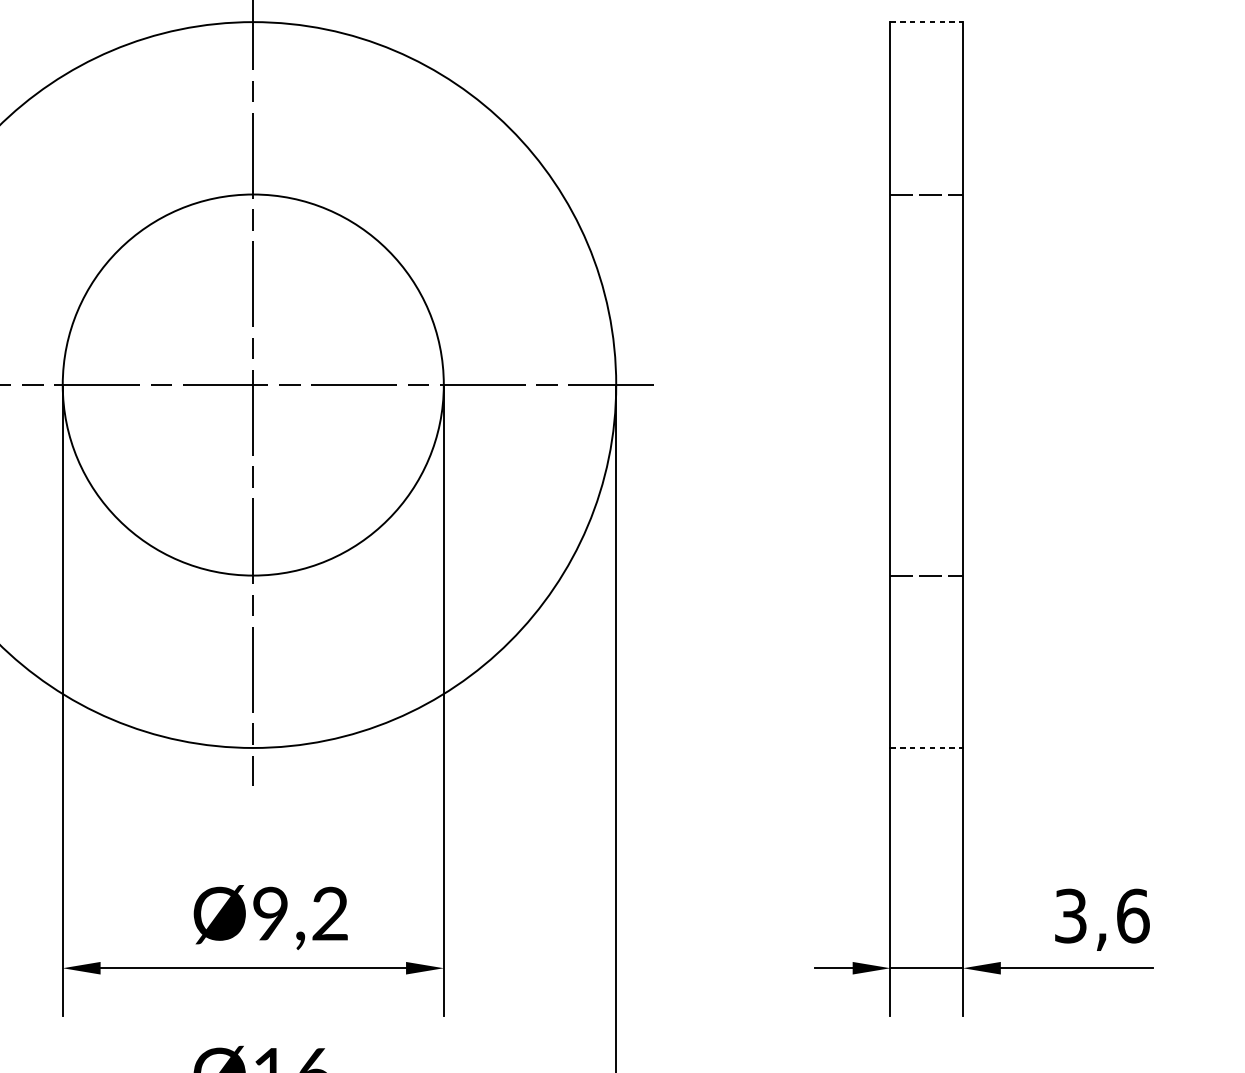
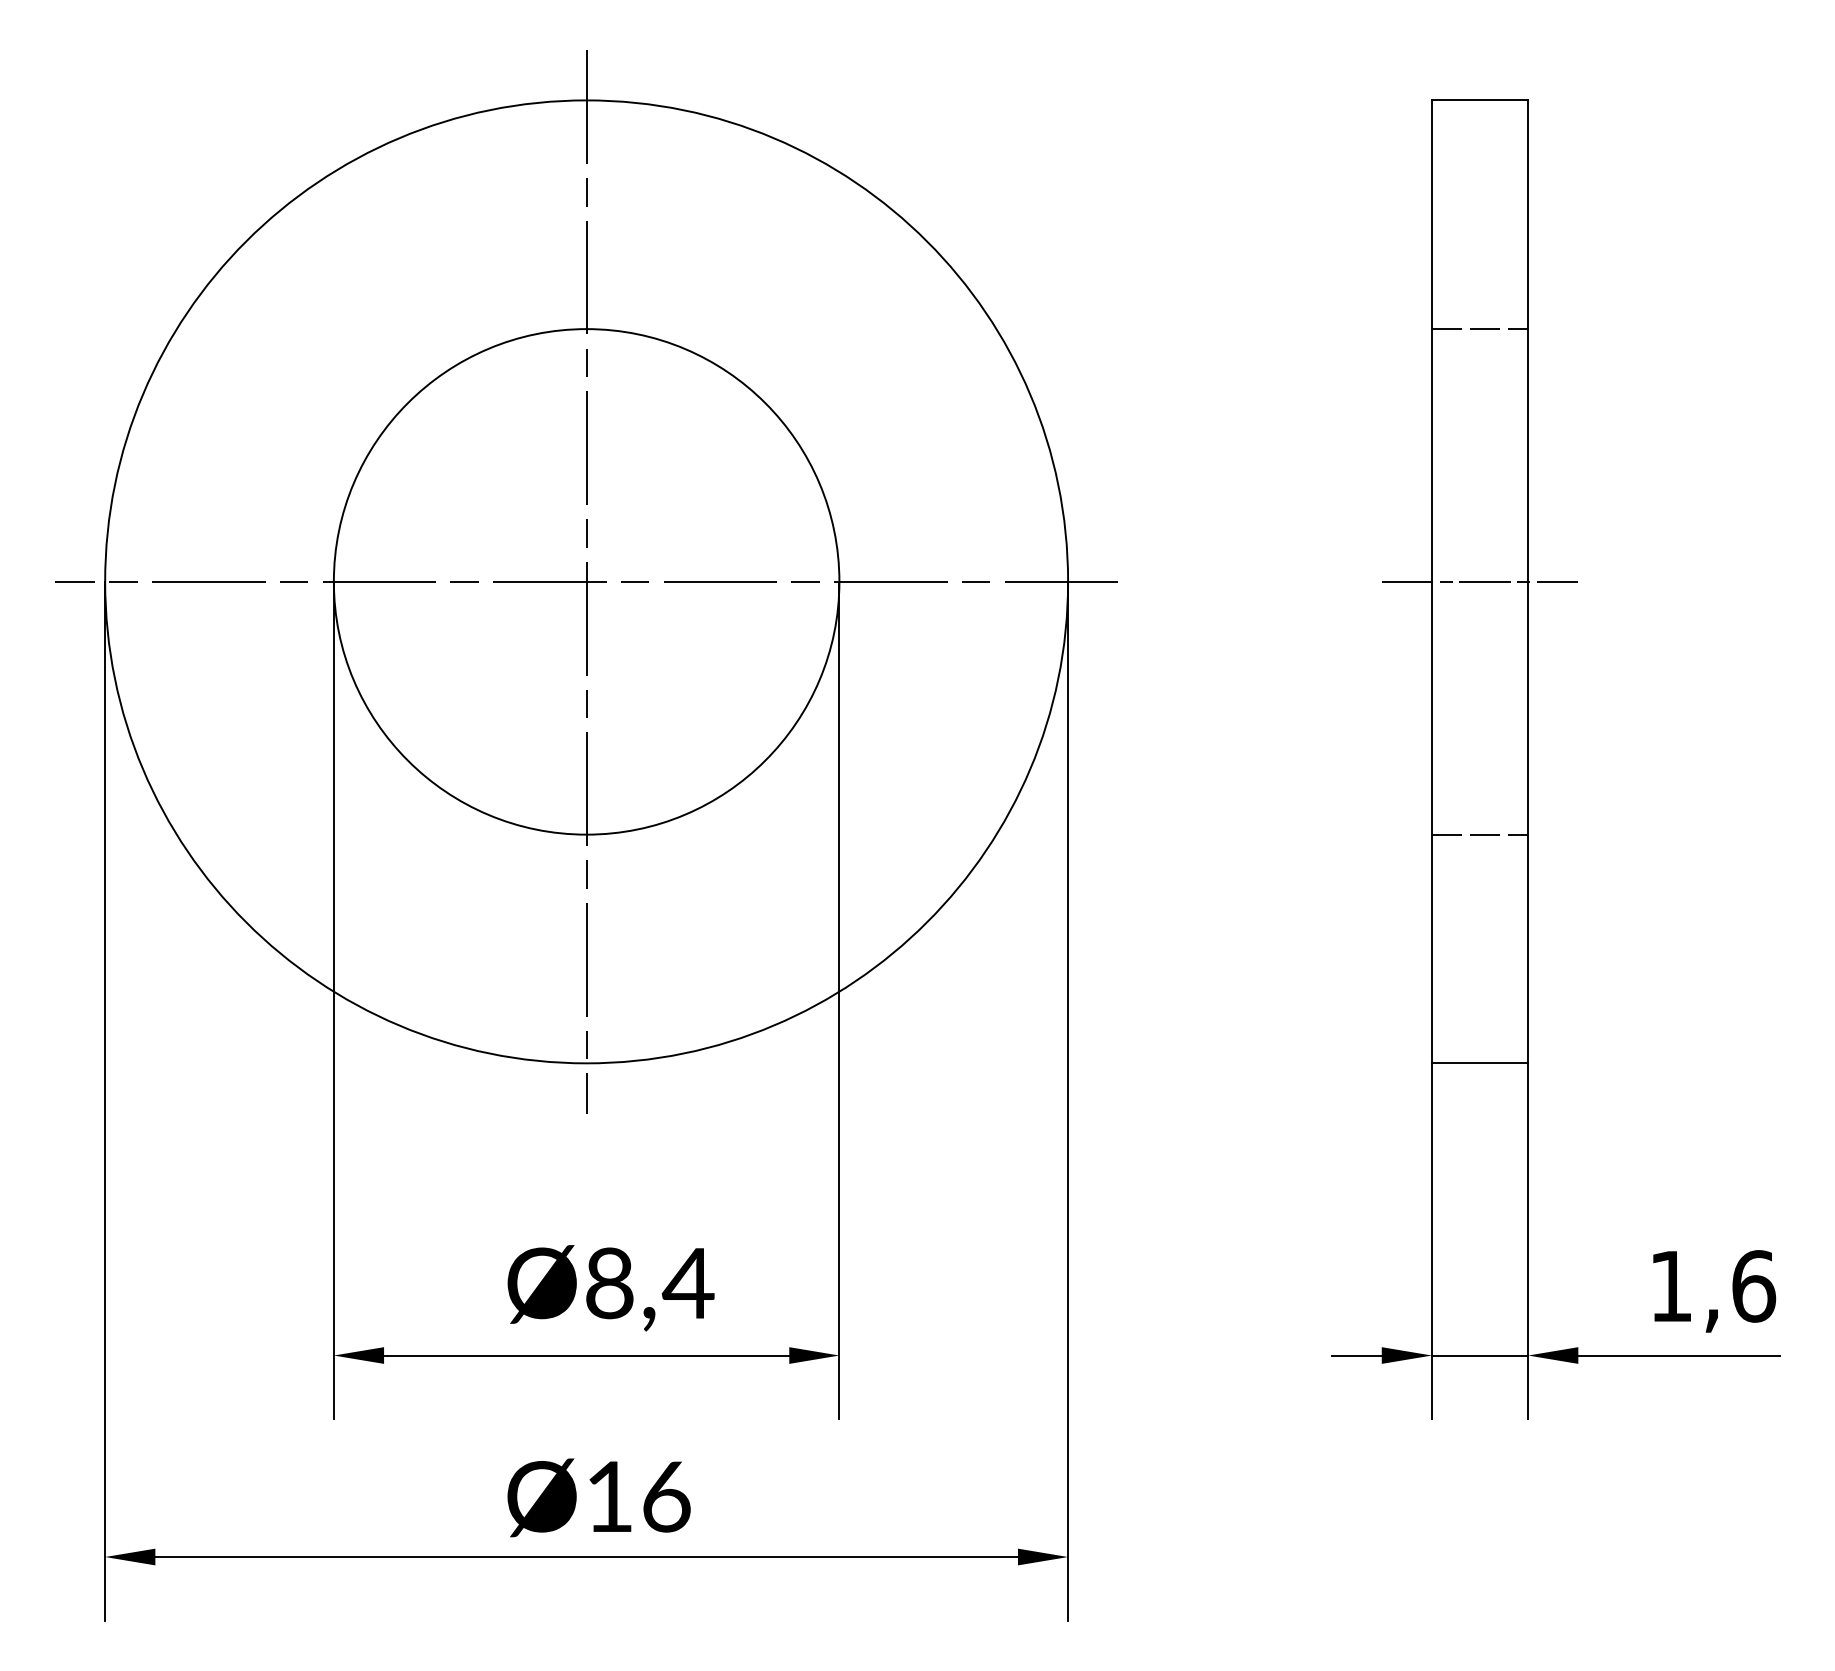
line: (927, 22) -> (1480, 100), dashed -> solid
line: (926, 384) -> (1479, 581), added
line: (927, 748) -> (1480, 1063), dashed -> solid
text: (301, 913) -> (650, 1283), Ø9,2 -> Ø8,4
text: (1070, 916) -> (1670, 1286), 3,6 -> 1,6

